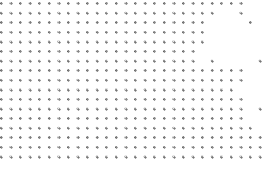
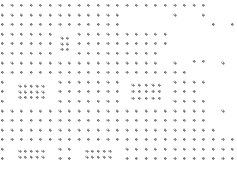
part: (183, 17) -> (146, 19), removed
part: (101, 41) -> (64, 43), size x0.6
part: (236, 70) -> (199, 61), moved
part: (68, 89) -> (31, 91), size x0.6
part: (183, 89) -> (146, 91), size x0.7
part: (68, 152) -> (31, 154), size x0.6
part: (135, 152) -> (98, 154), size x0.6

